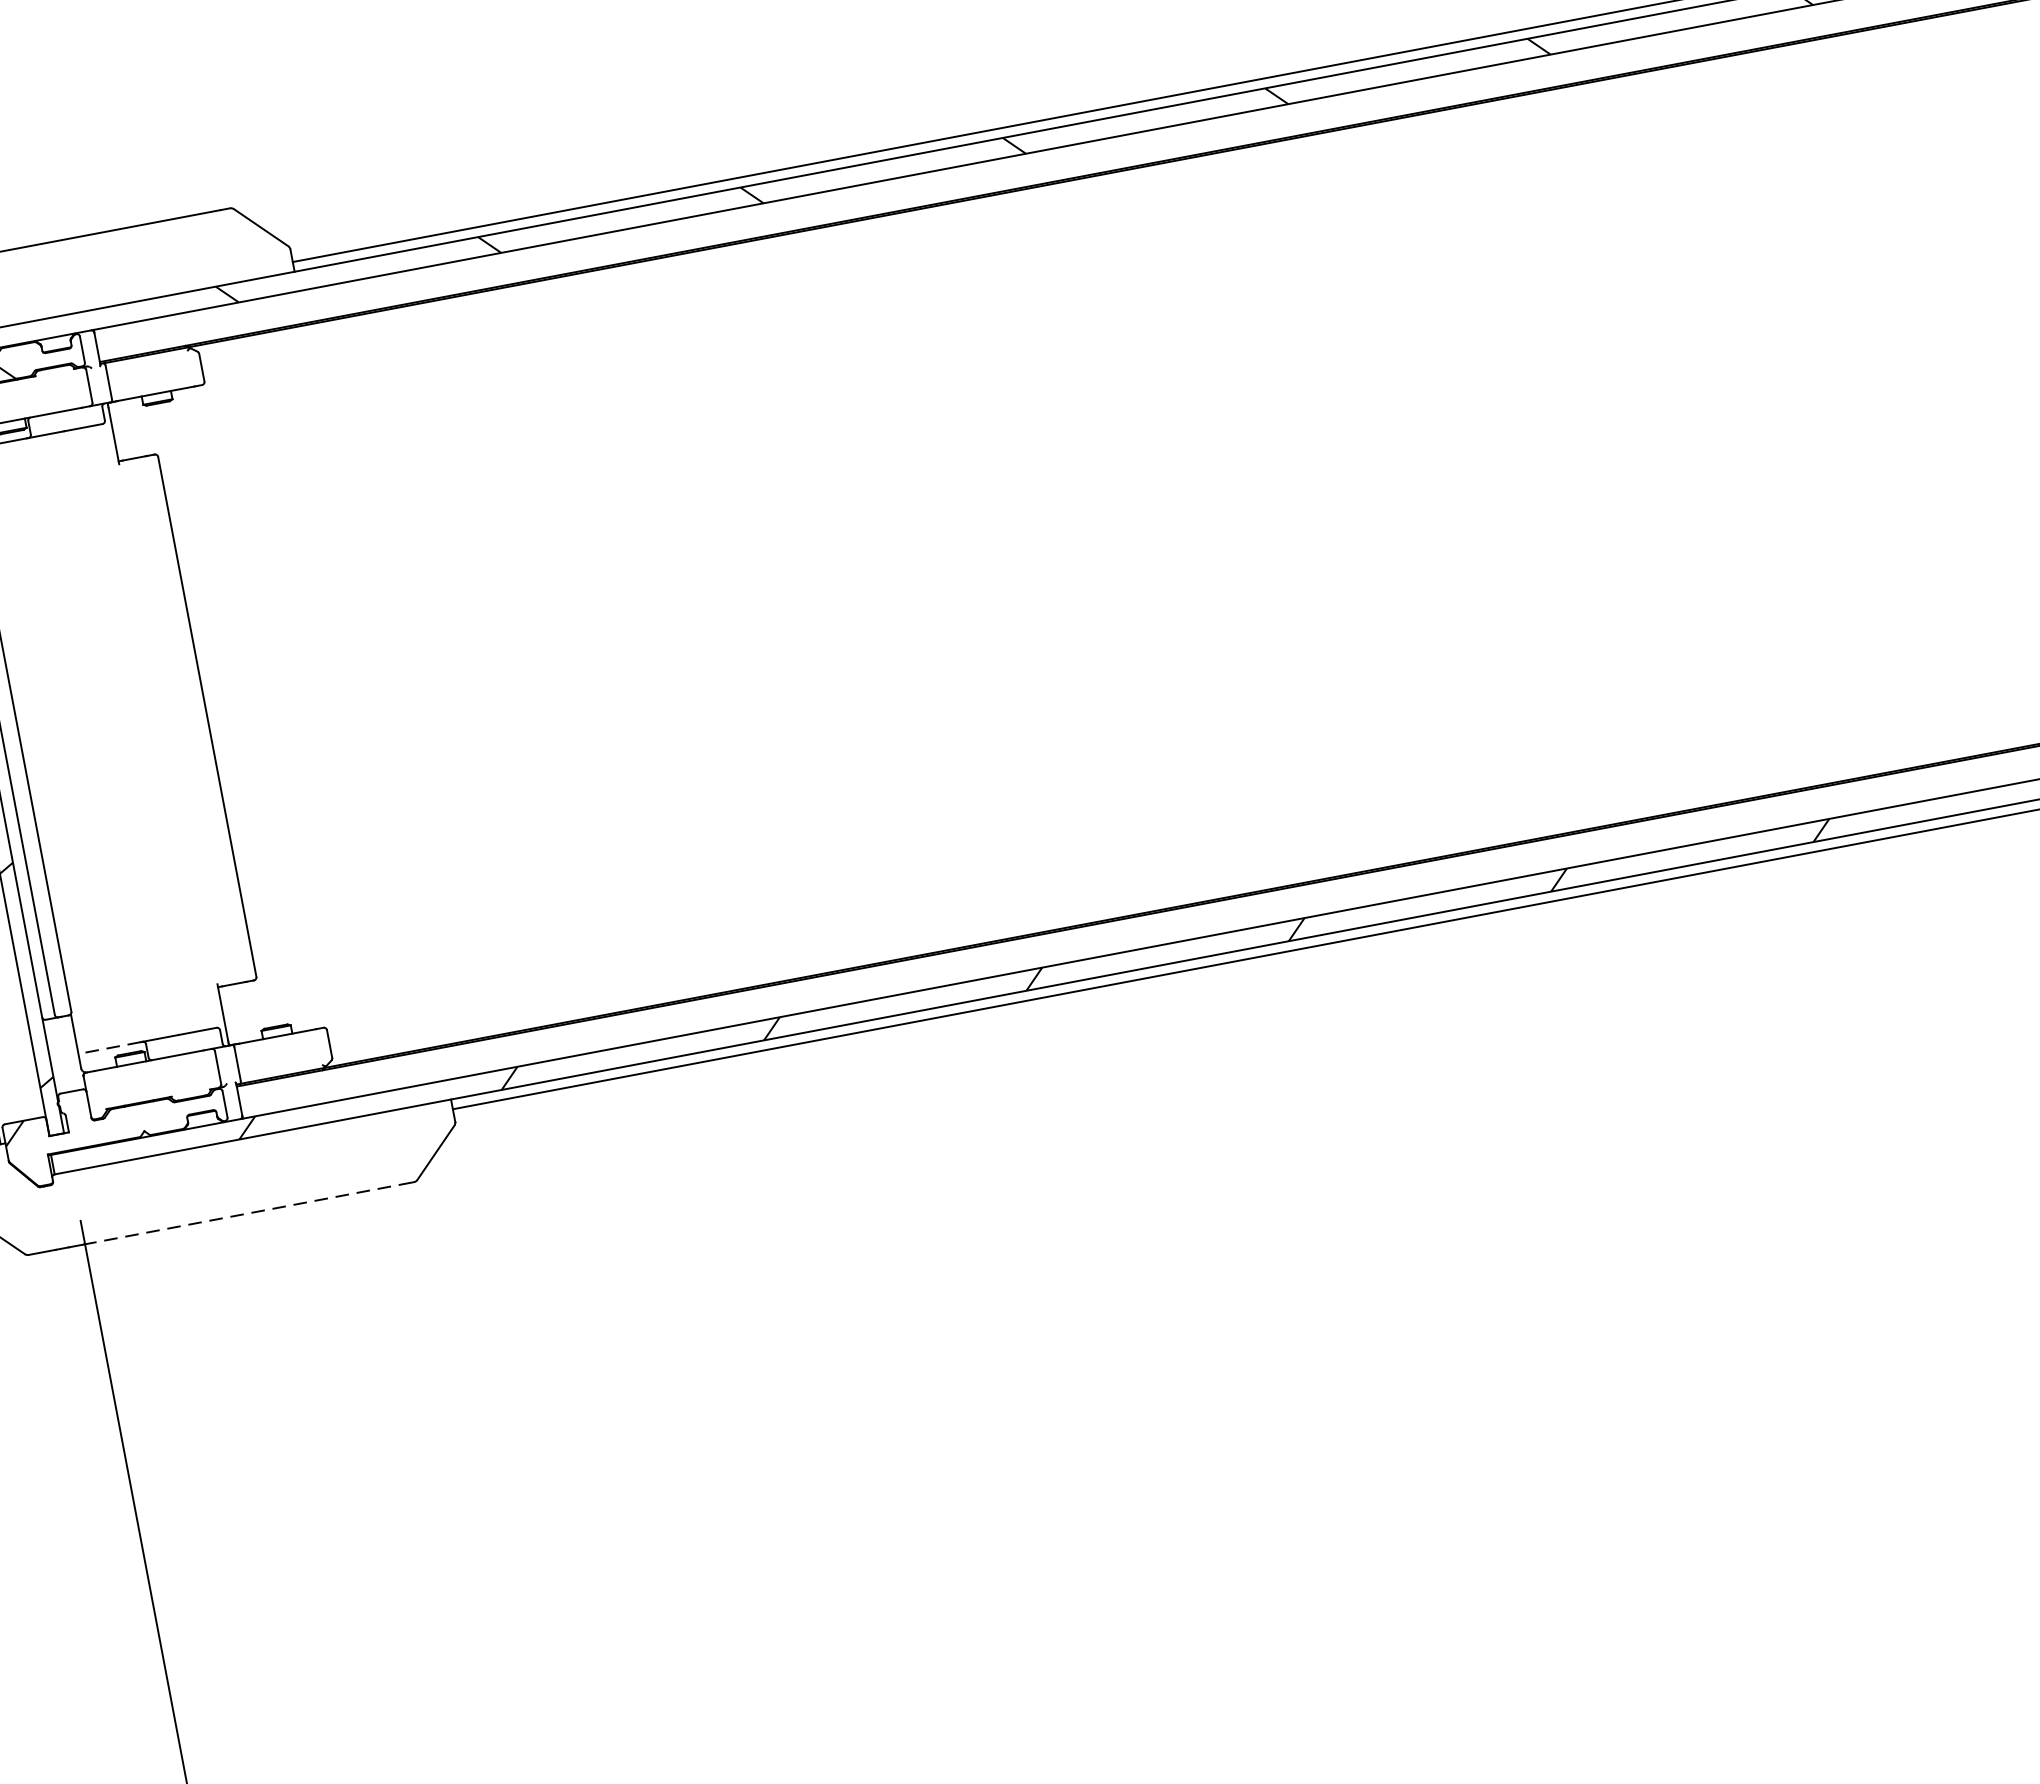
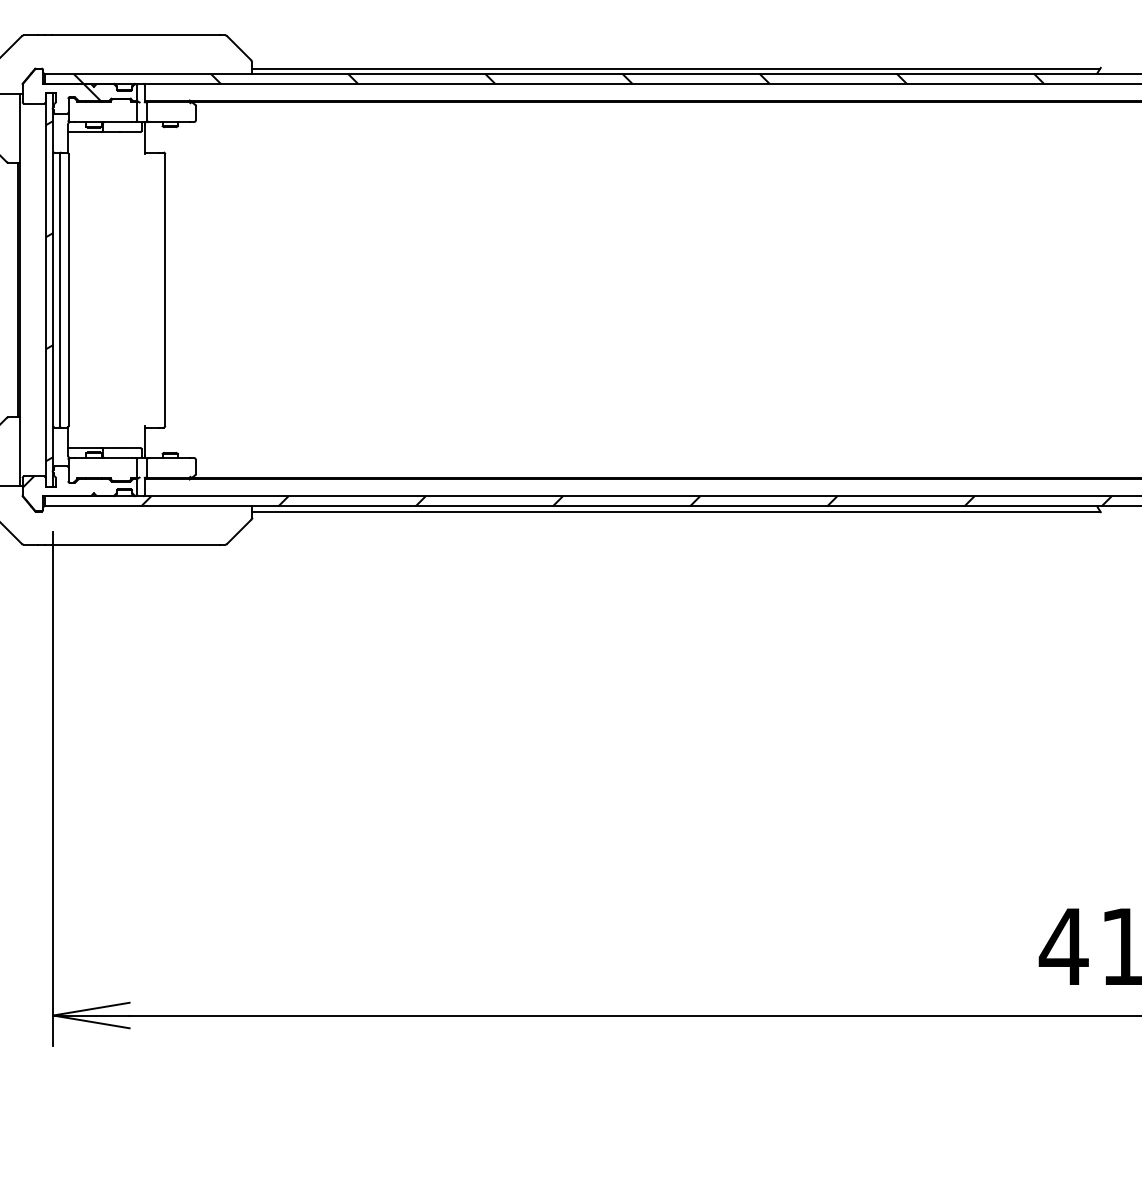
line: (107, 1047) -> (83, 447), dashed -> solid
line: (244, 1213) -> (136, 544), dashed -> solid

